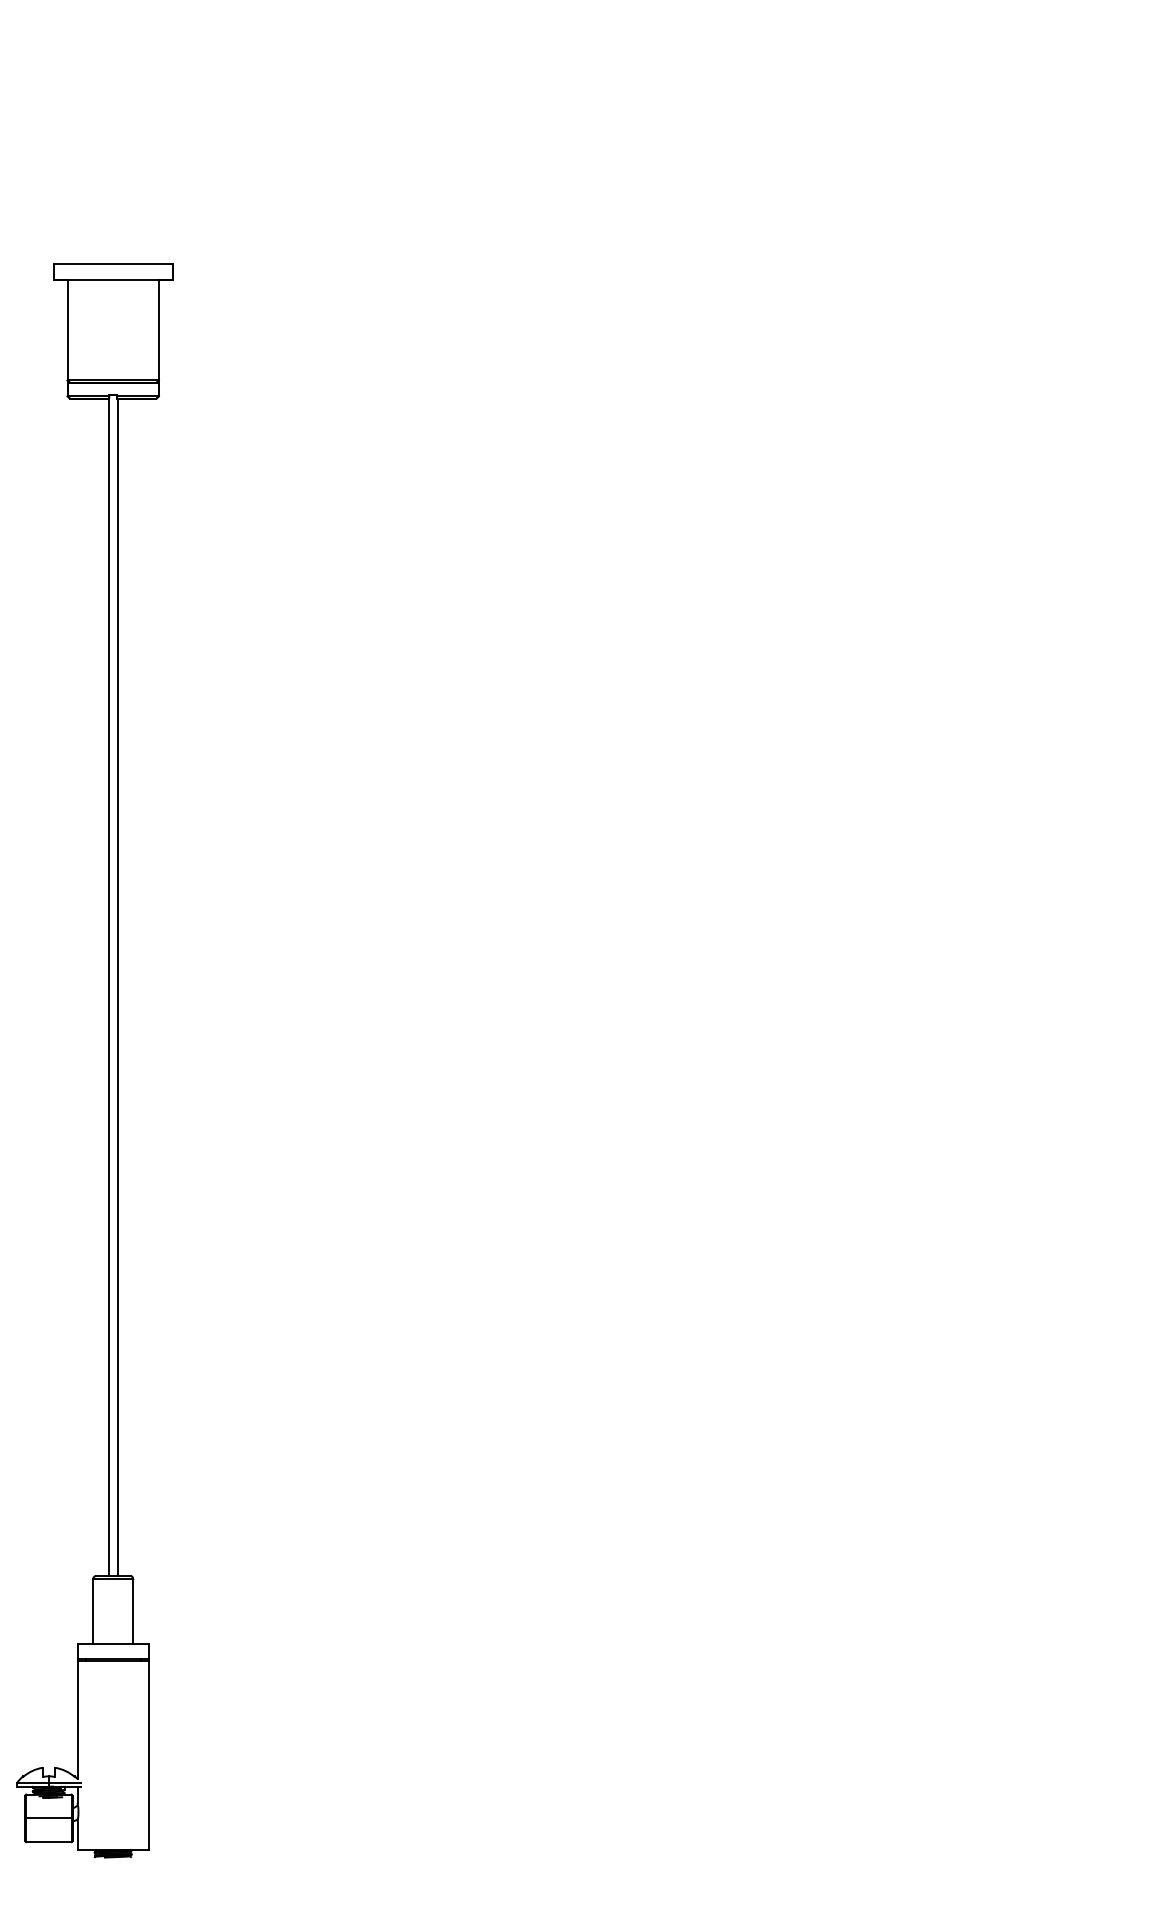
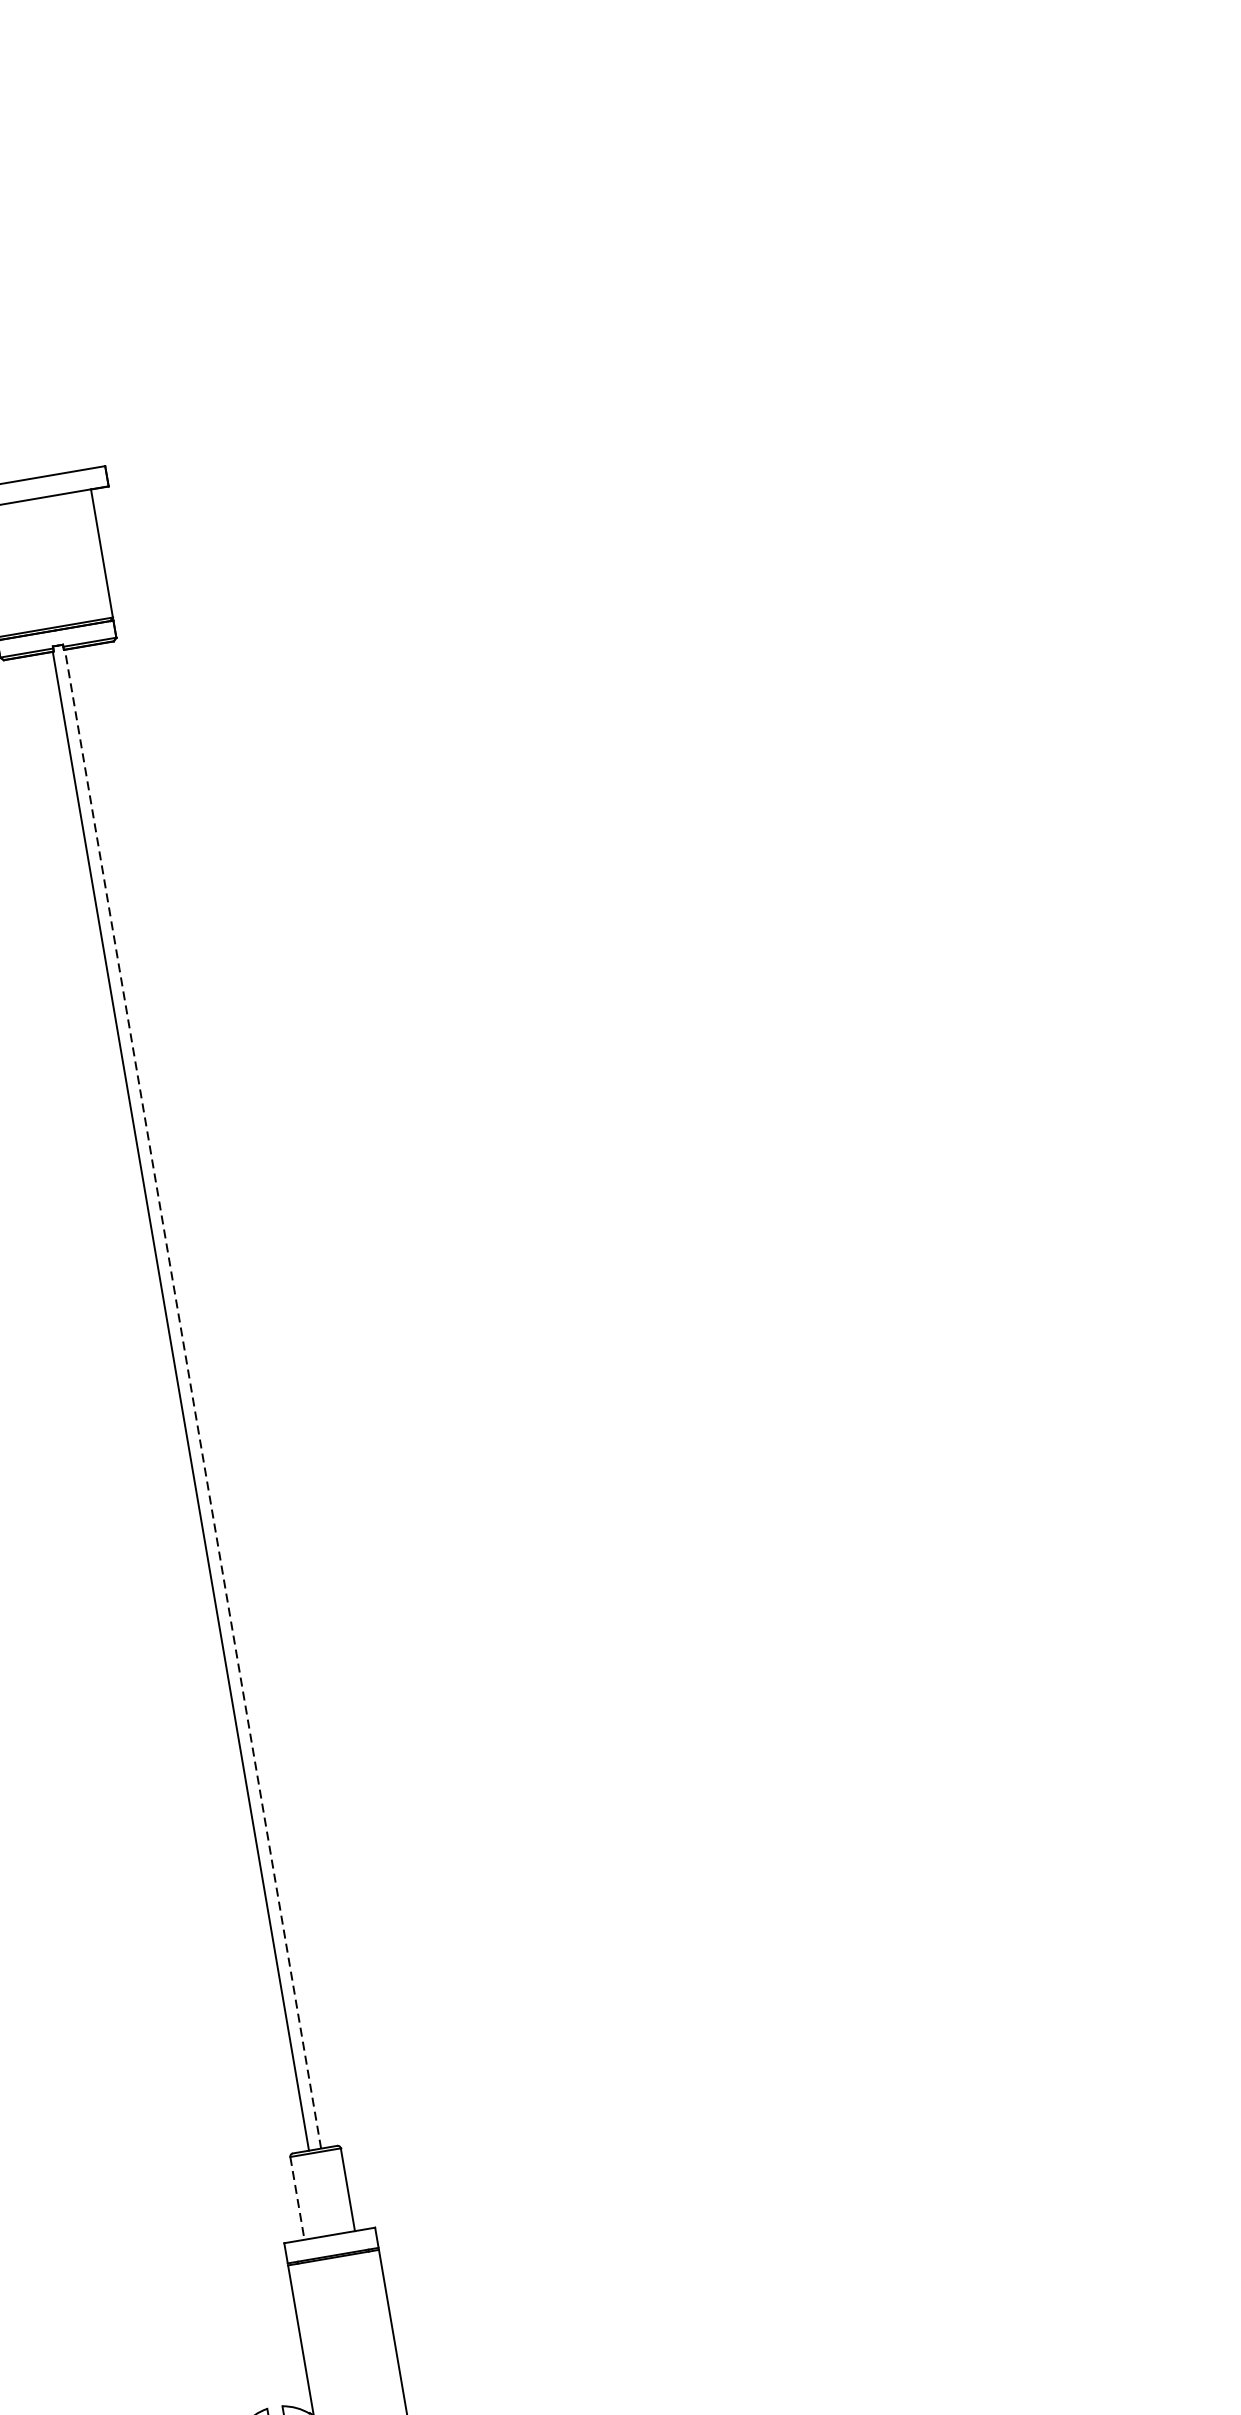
line: (118, 987) -> (193, 1399), solid -> dashed
line: (93, 1611) -> (297, 2198), solid -> dashed

